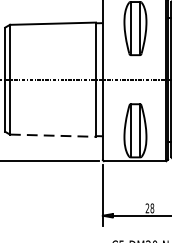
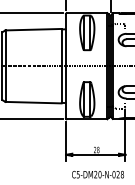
line: (54, 135) -> (34, 102), dashed -> solid

